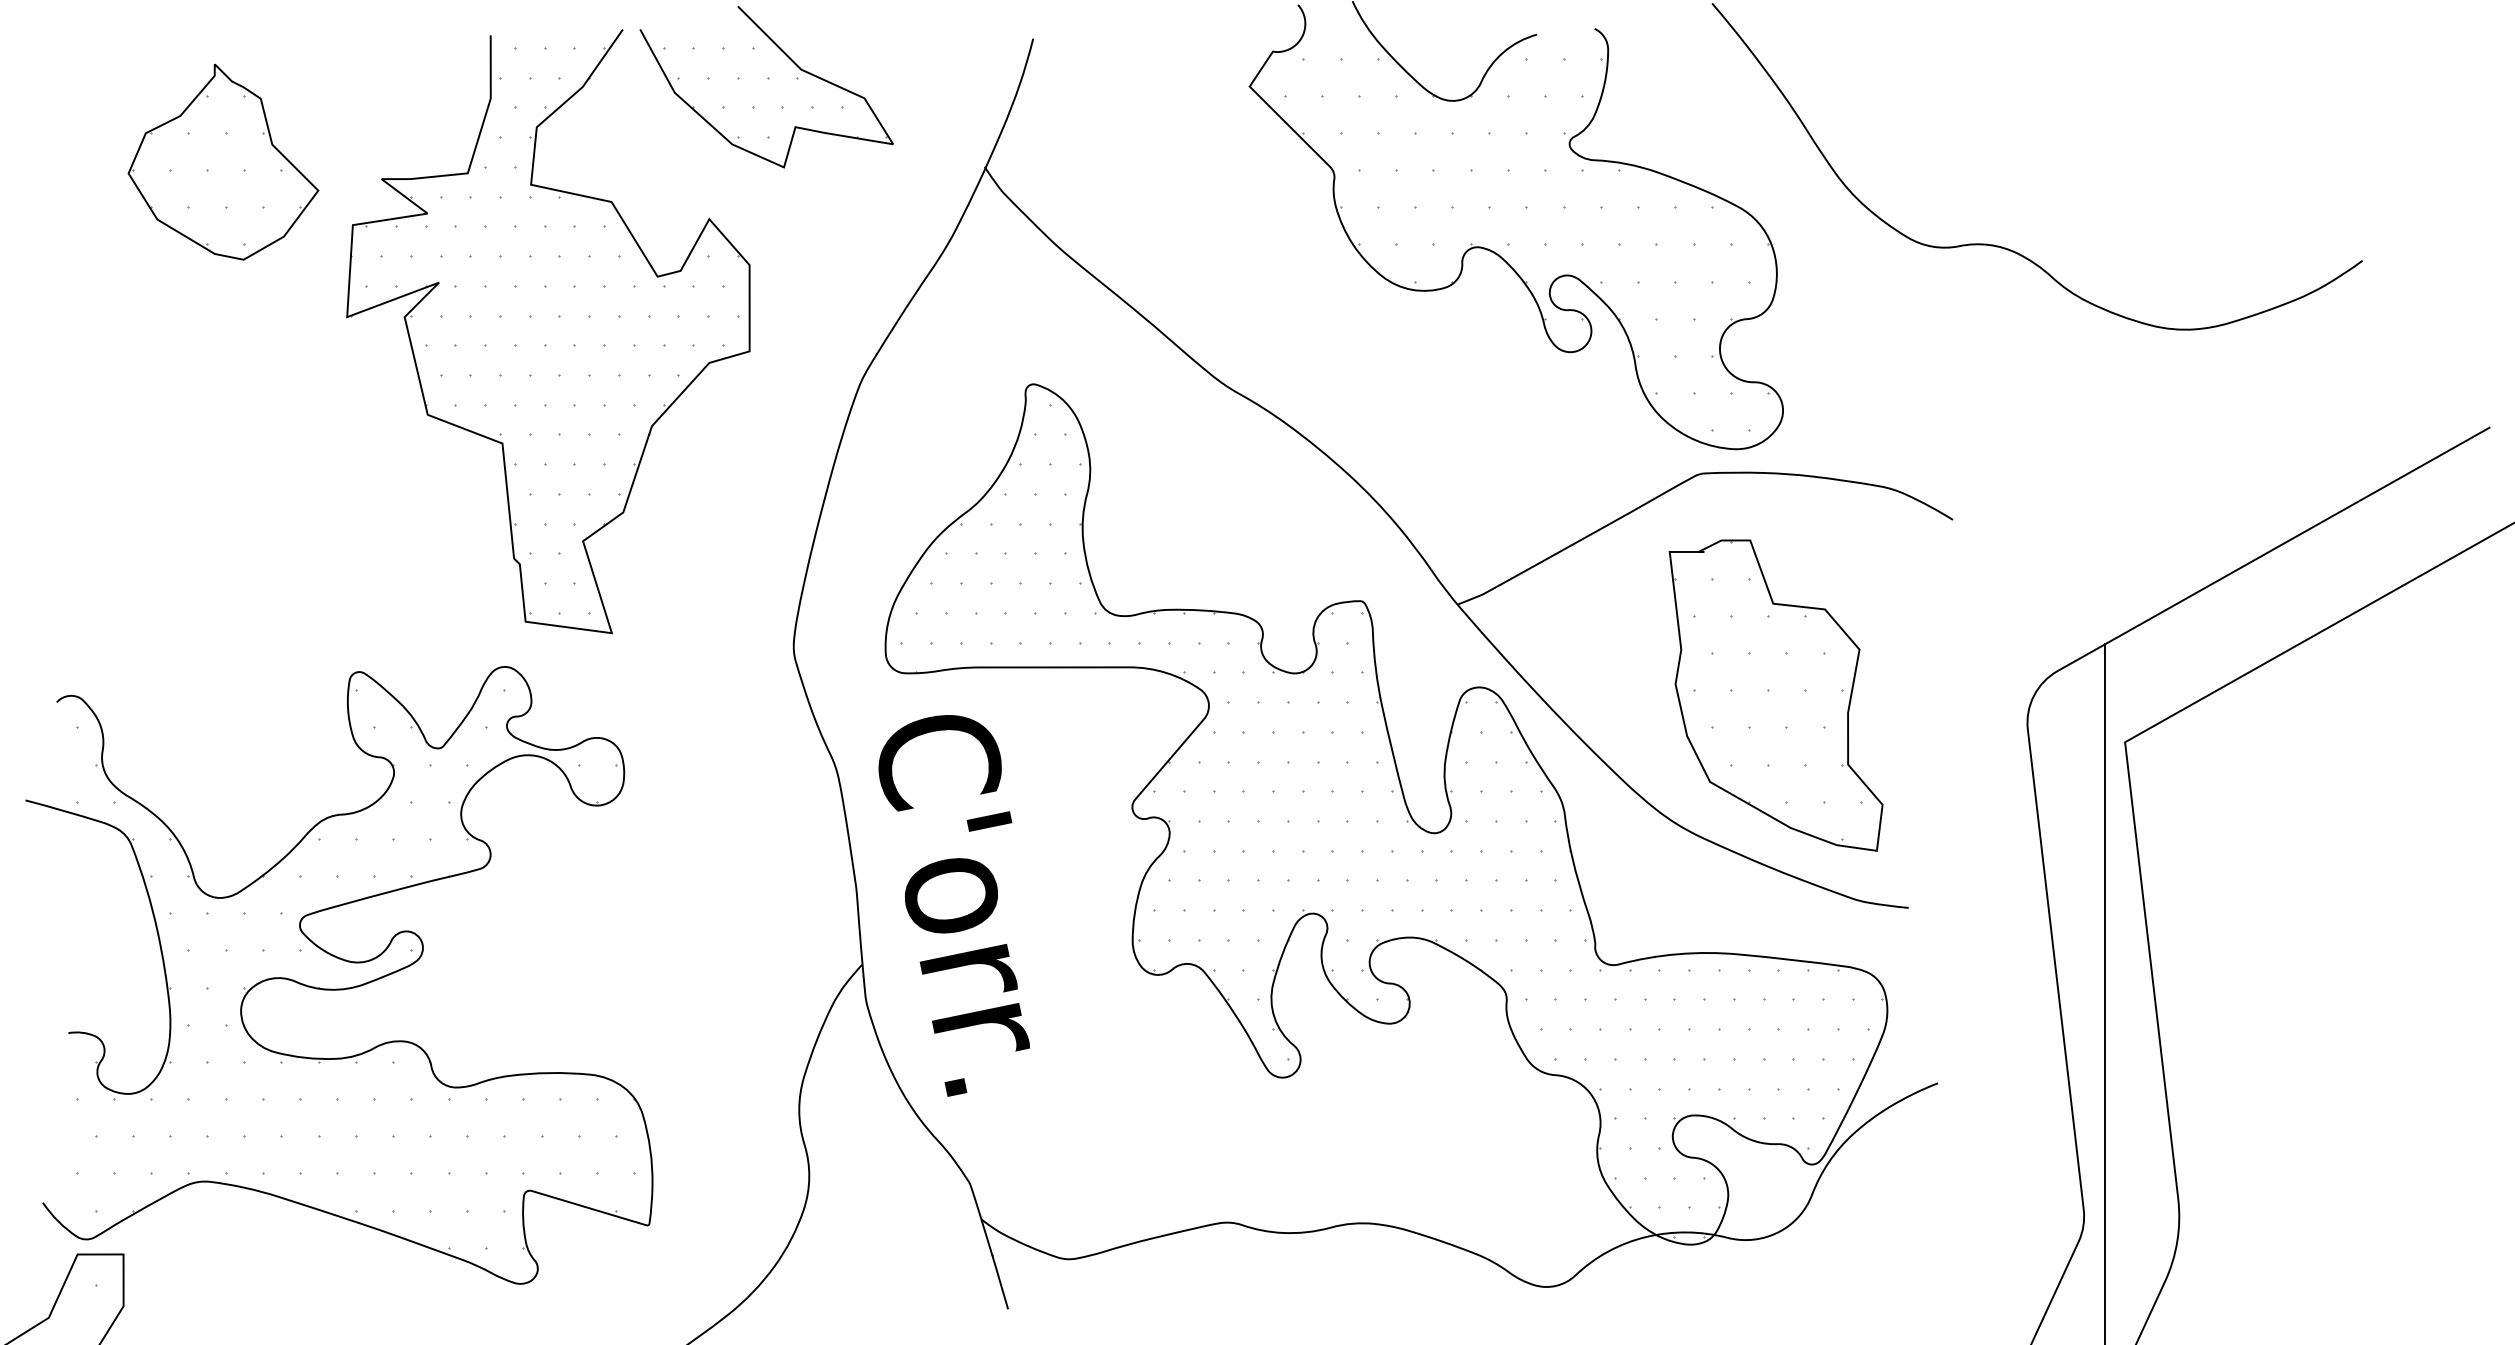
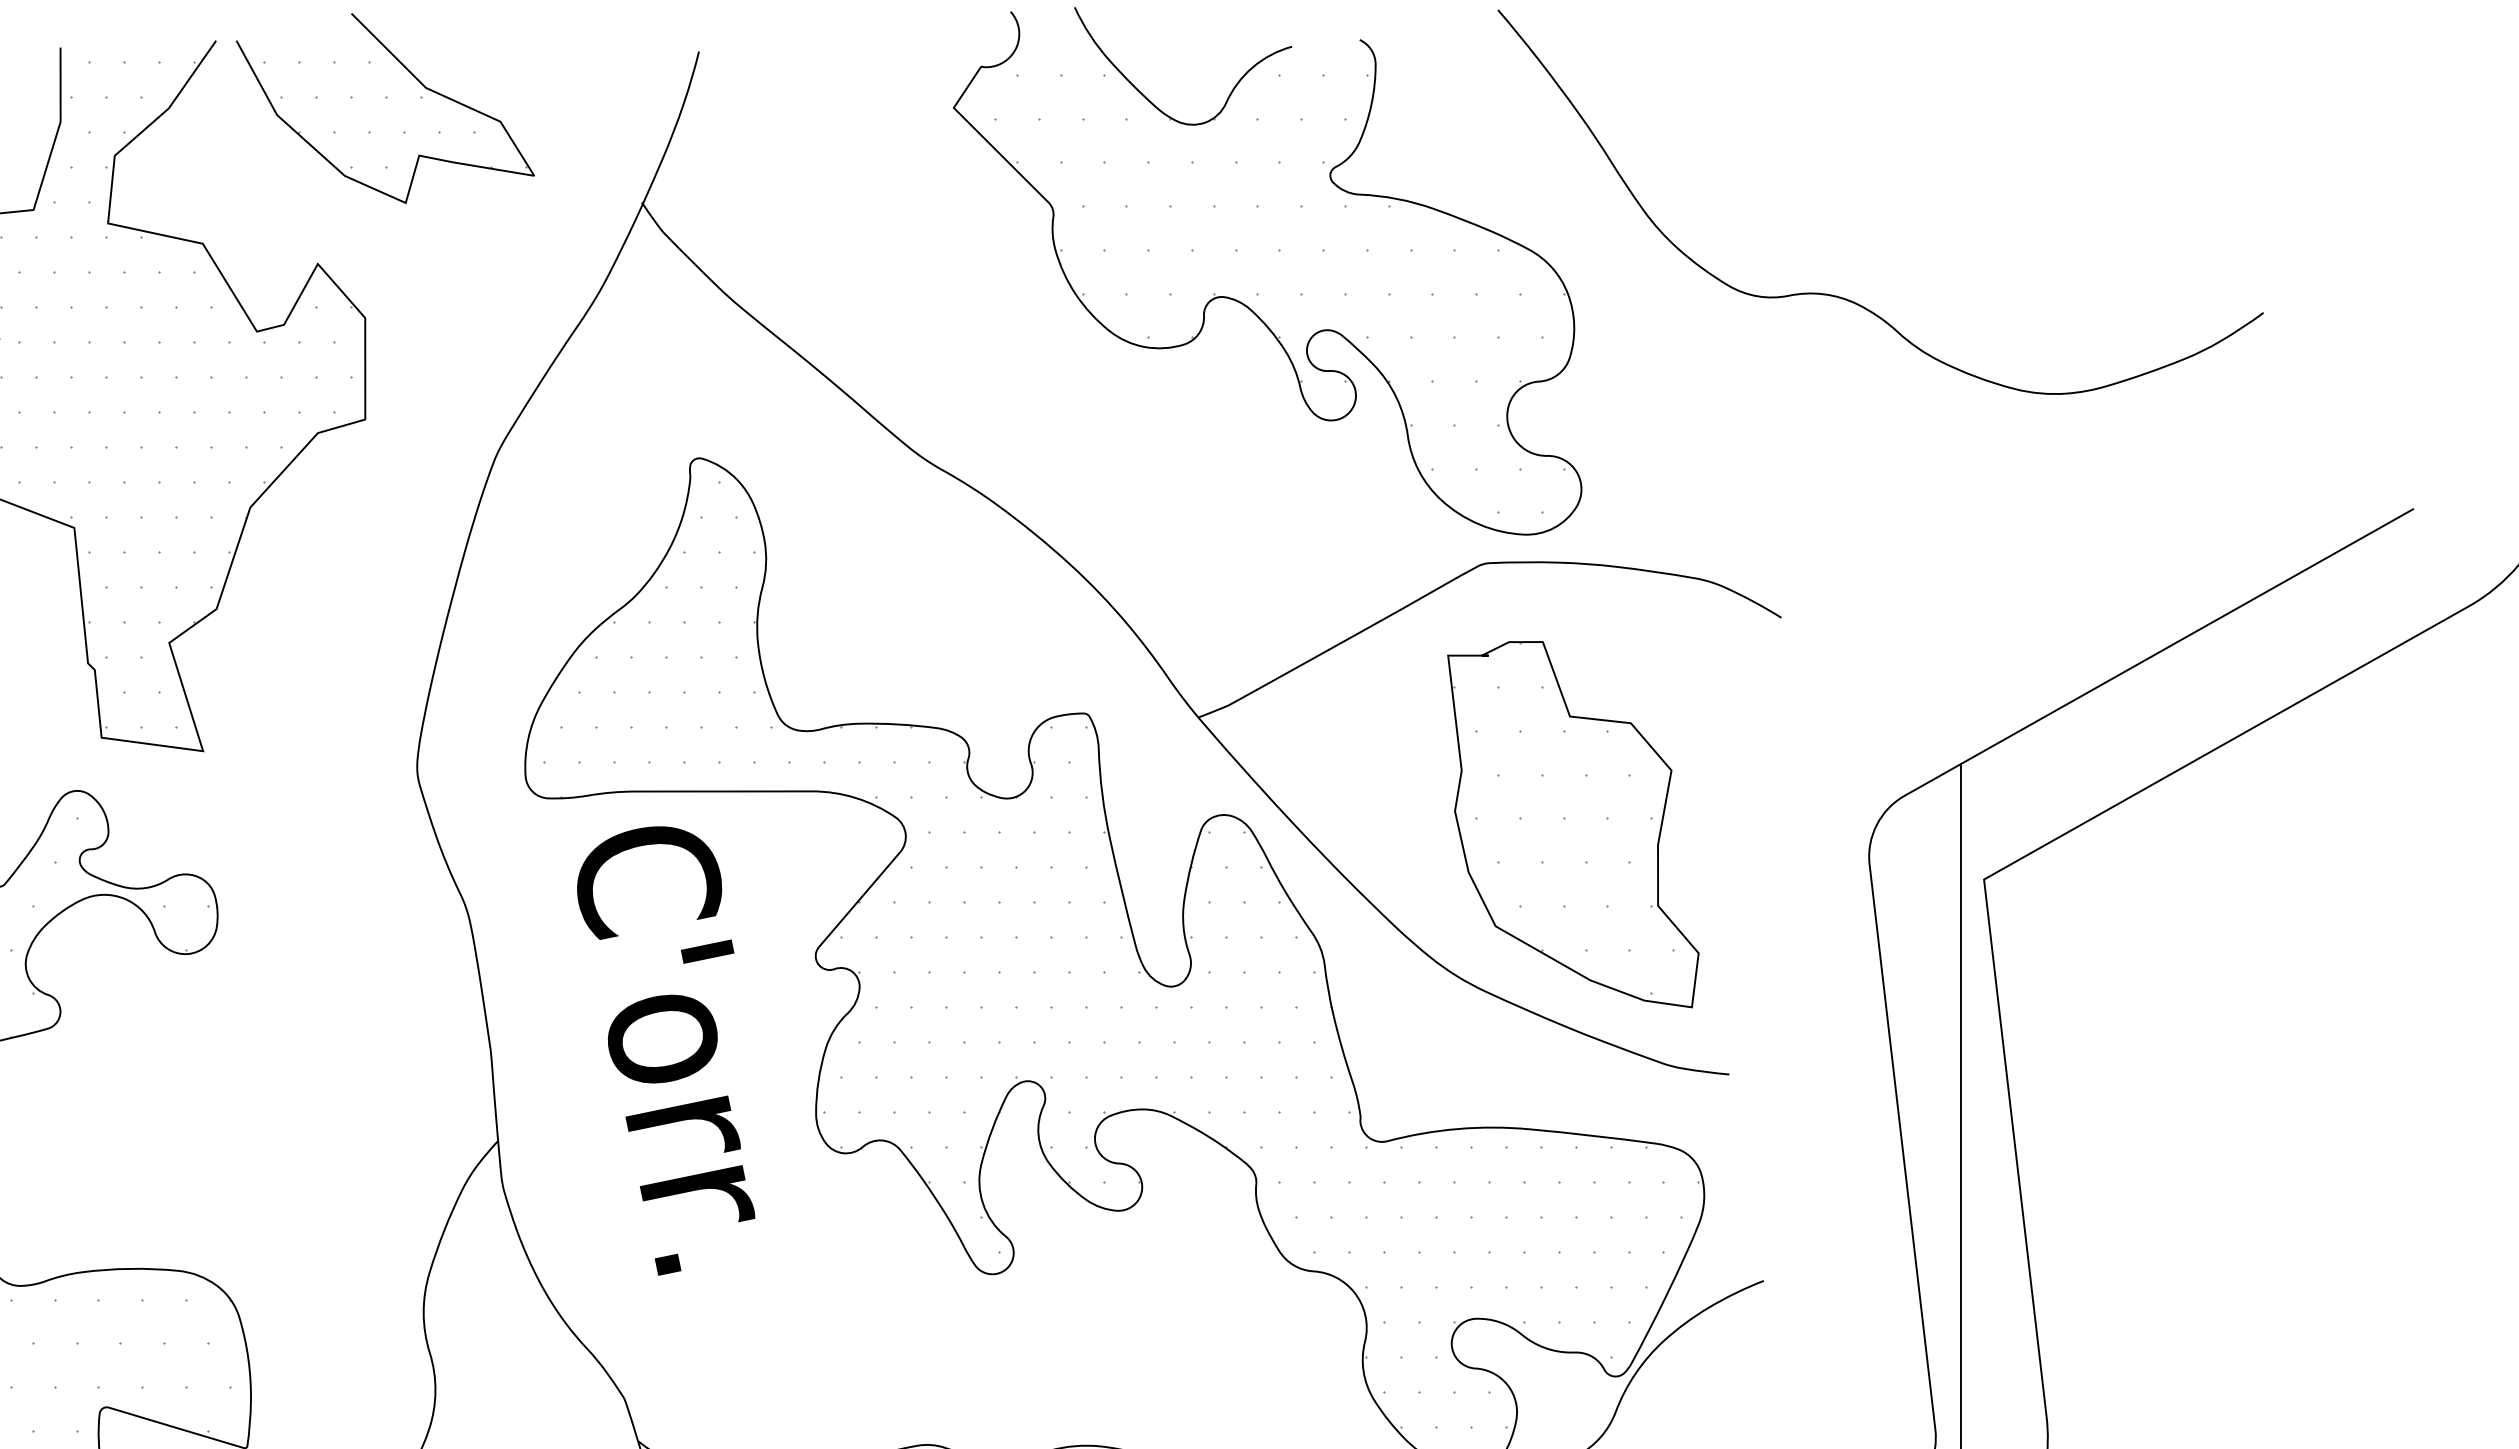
text: (953, 905) -> (665, 1050), moved

